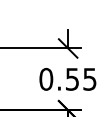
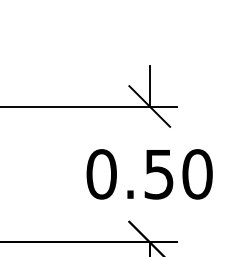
text: (89, 79) -> (196, 174), 0.55 -> 0.50

